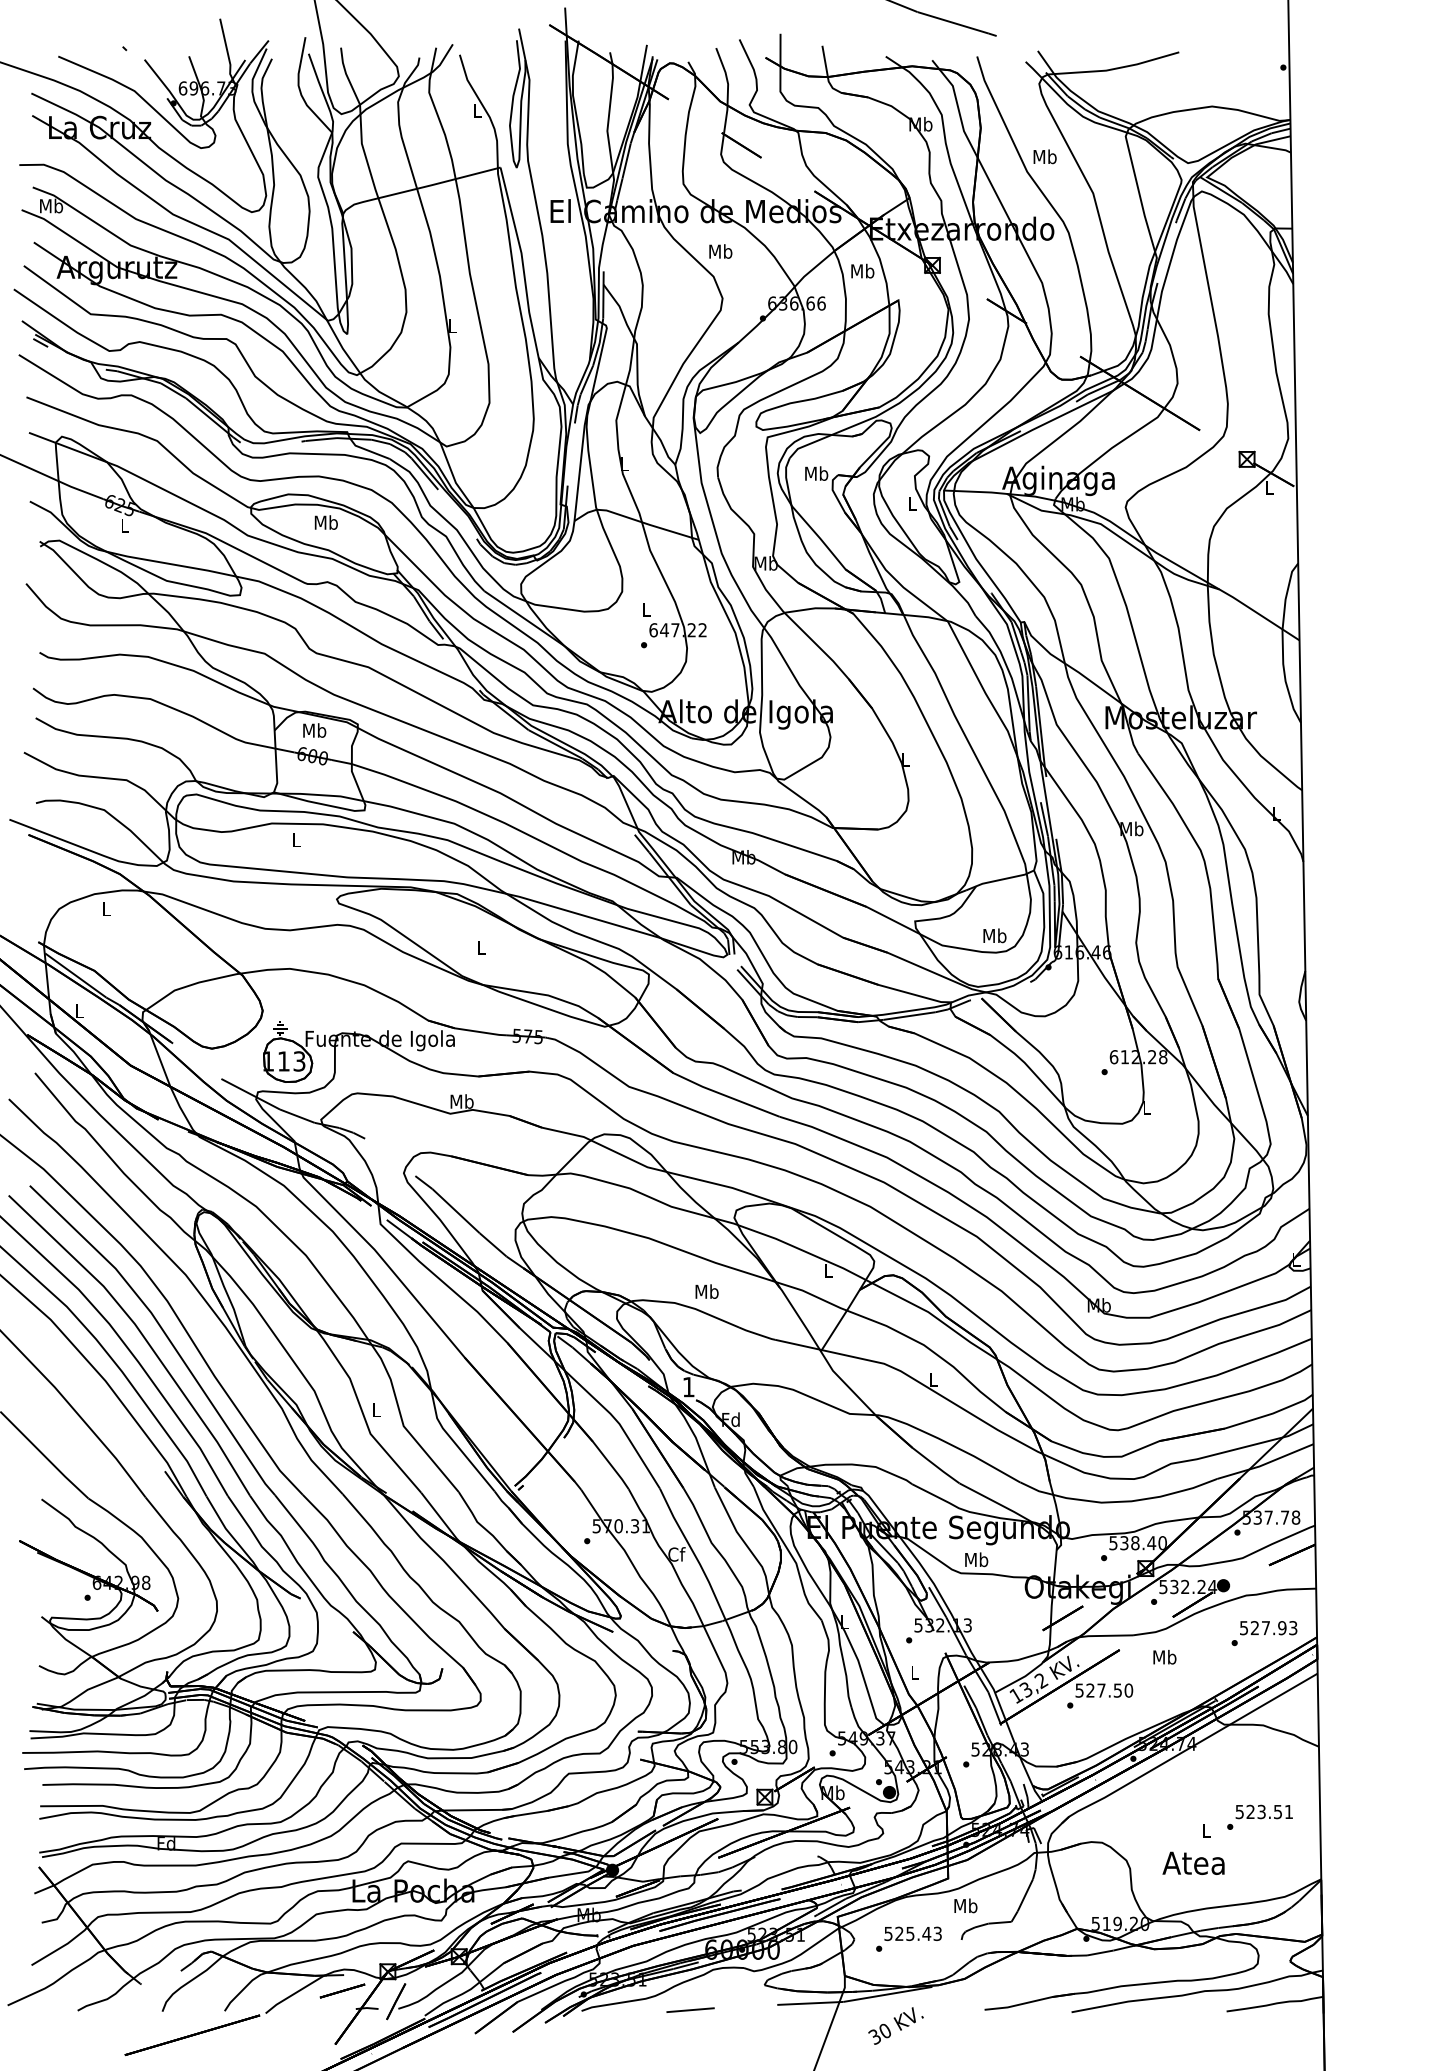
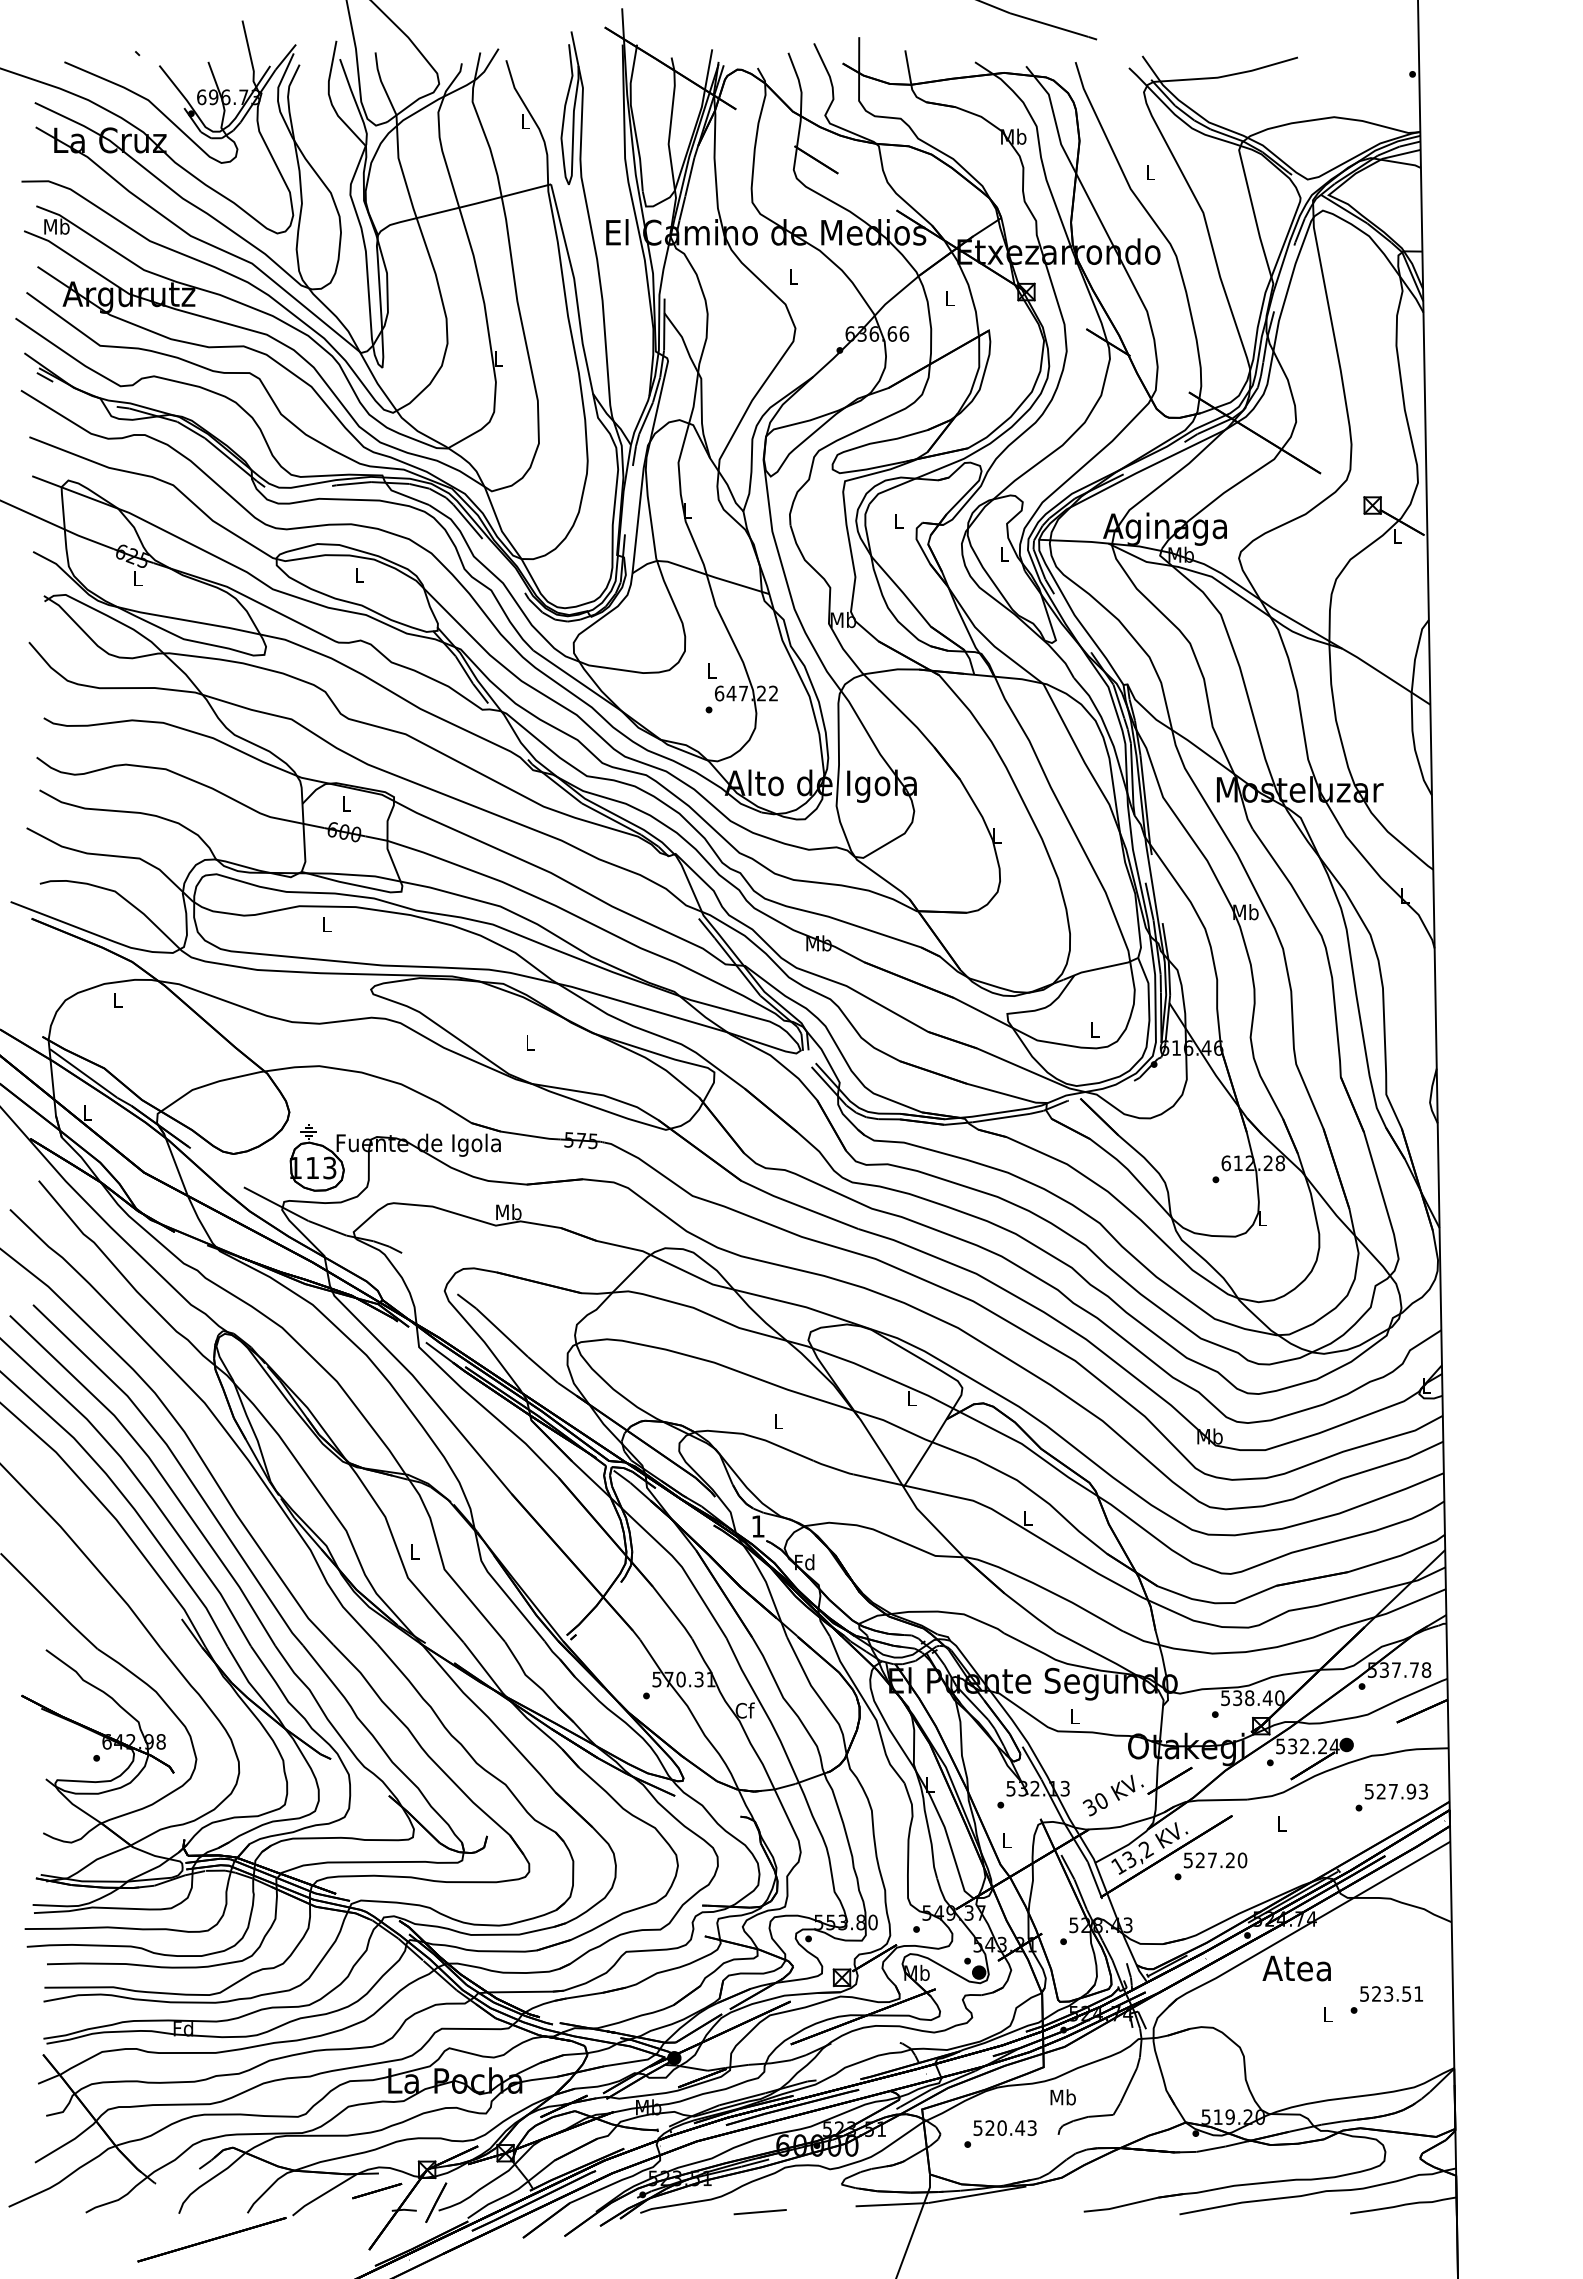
text: (1045, 156) -> (1150, 172), Mb -> L
text: (720, 251) -> (793, 276), Mb -> L
text: (862, 271) -> (949, 298), Mb -> L
text: (816, 473) -> (898, 521), Mb -> L
text: (326, 522) -> (359, 575), Mb -> L
text: (314, 730) -> (346, 803), Mb -> L
text: (994, 935) -> (1094, 1029), Mb -> L
text: (707, 1291) -> (778, 1421), Mb -> L
text: (976, 1559) -> (1074, 1716), Mb -> L
text: (1164, 1657) -> (1281, 1823), Mb -> L
text: (1117, 1690) -> (1230, 1860), 527.50 -> 527.20
text: (1193, 1863) -> (1296, 1968), moved
text: (909, 1933) -> (1001, 2127), 525.43 -> 520.43
text: (895, 2025) -> (1112, 1795), moved

